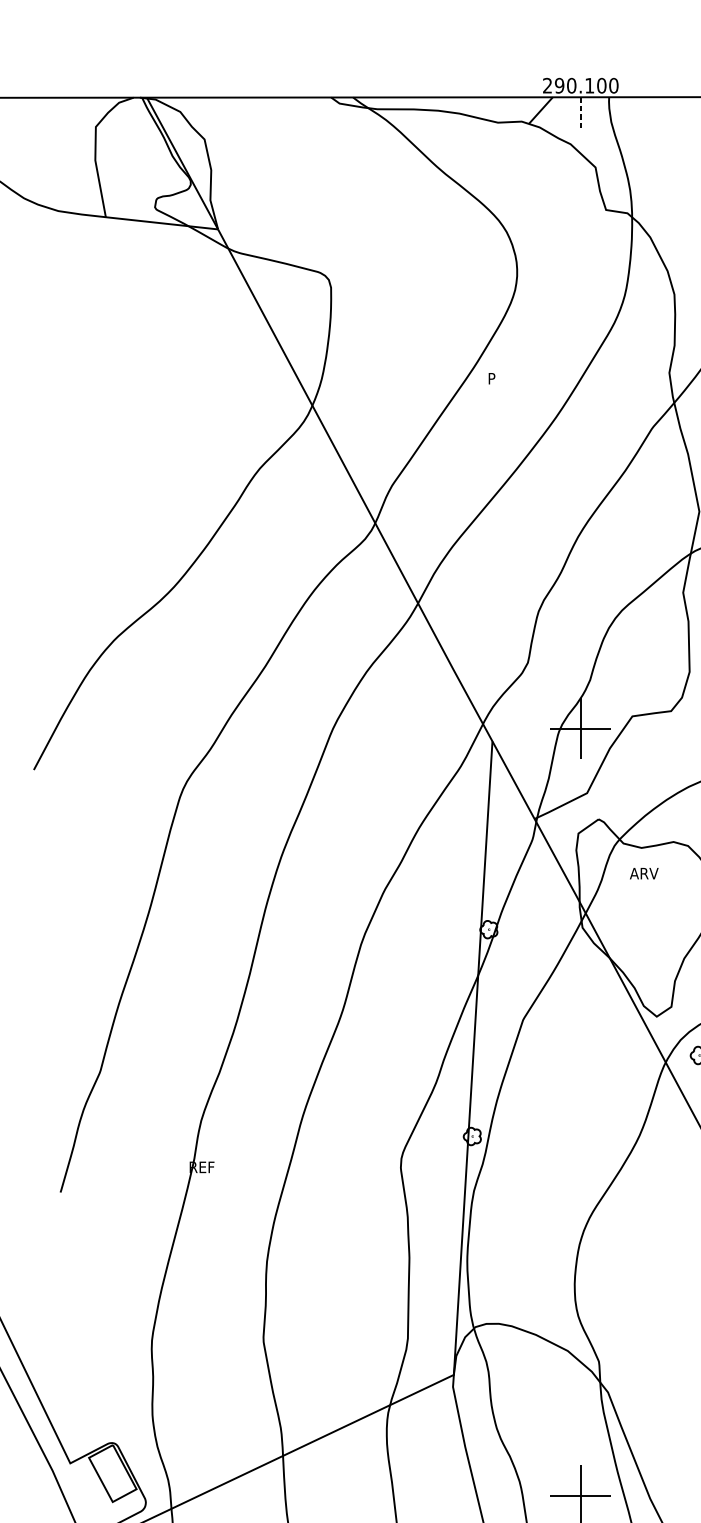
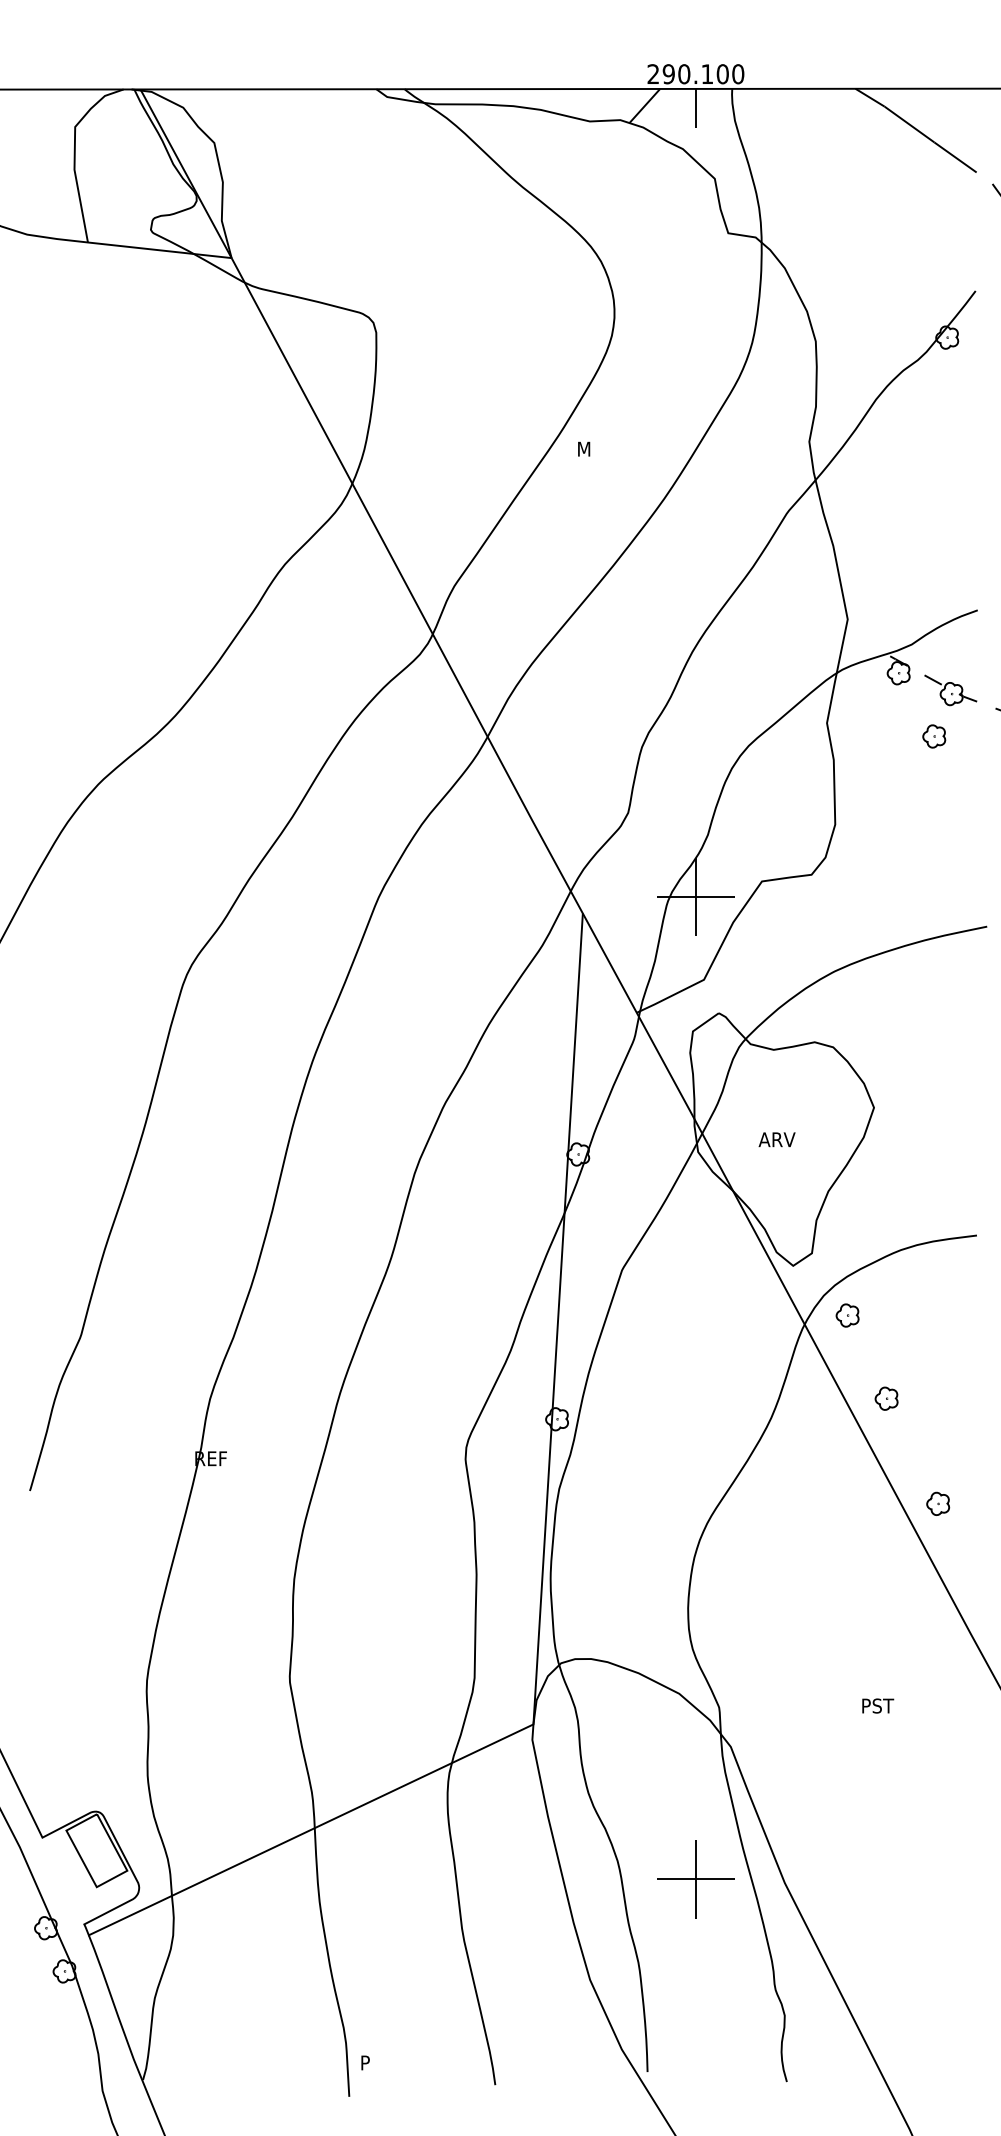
line: (580, 112) -> (695, 108), dashed -> solid
text: (493, 378) -> (584, 448), P -> M
text: (643, 873) -> (776, 1139), moved

